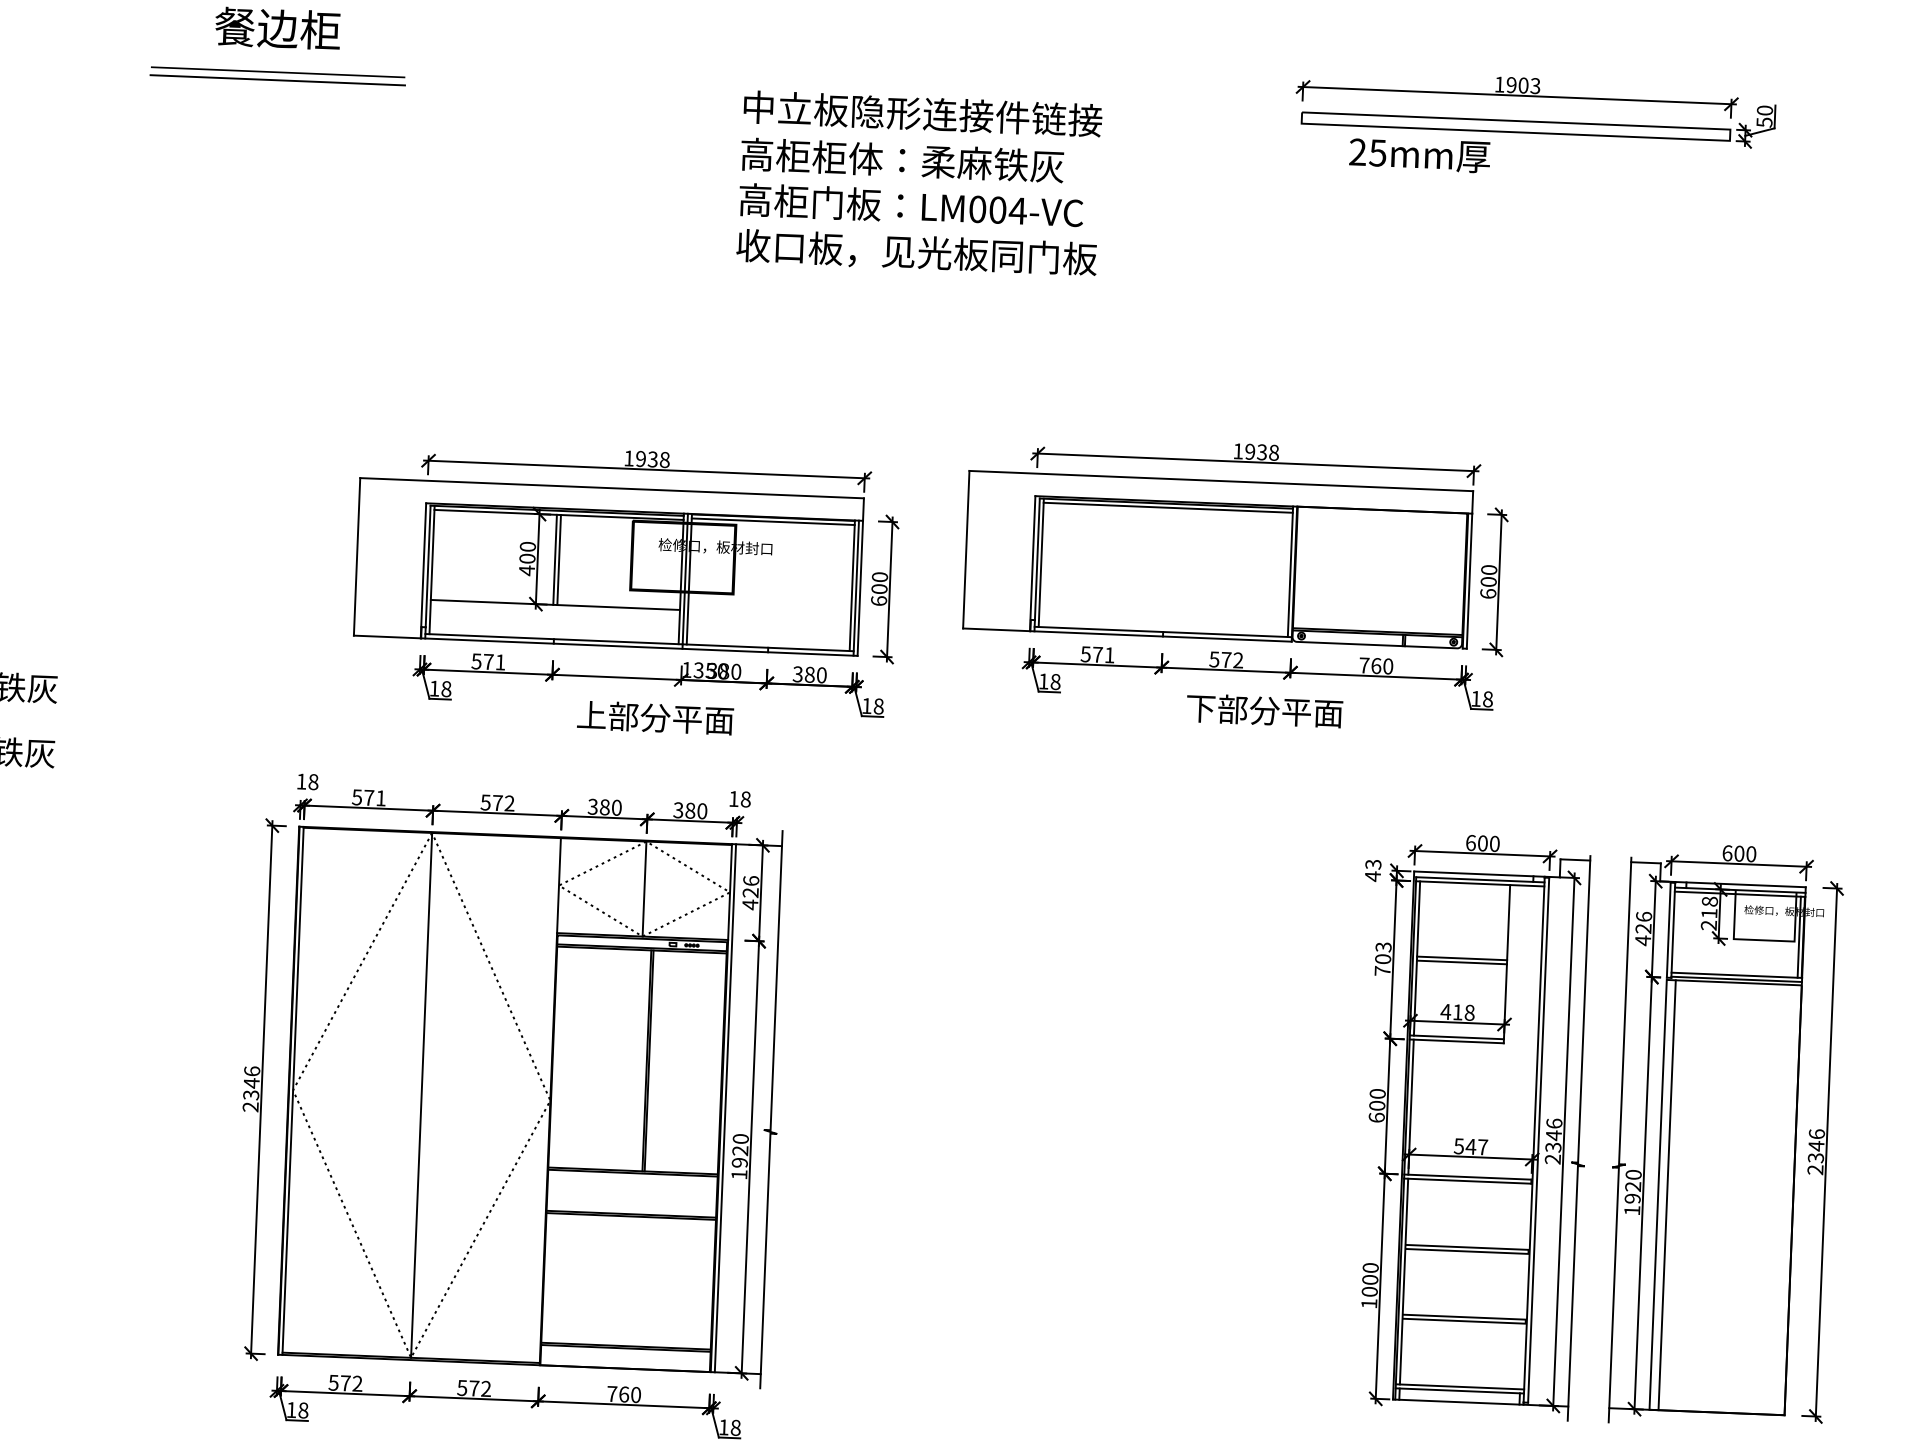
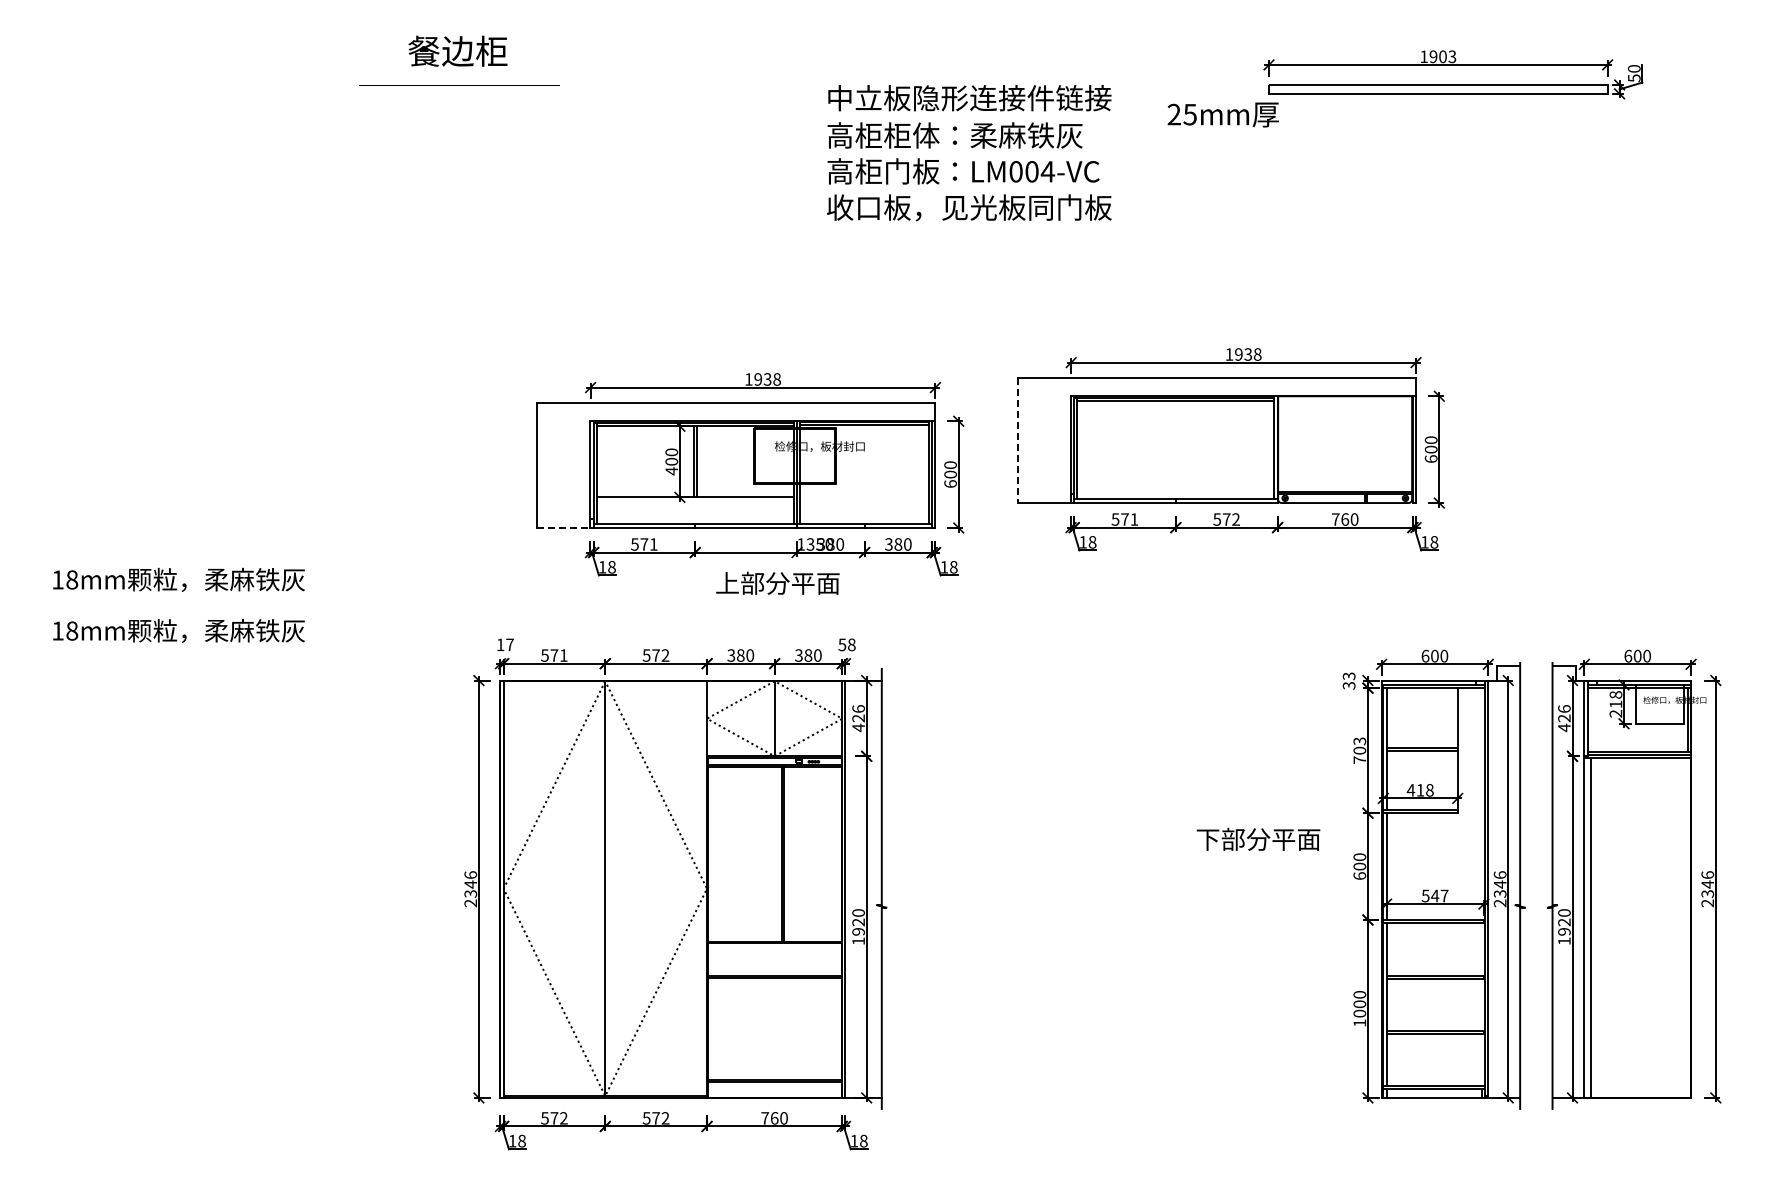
line: (277, 80) -> (459, 92), removed
text: (1418, 154) -> (1222, 114), moved
line: (965, 550) -> (1017, 441), solid -> dashed
line: (388, 636) -> (564, 527), solid -> dashed
text: (1264, 709) -> (1258, 838), moved
text: (312, 781) -> (509, 644), 18 -> 17
text: (734, 798) -> (842, 644), 18 -> 58
text: (1372, 876) -> (1348, 685), 43 -> 33

